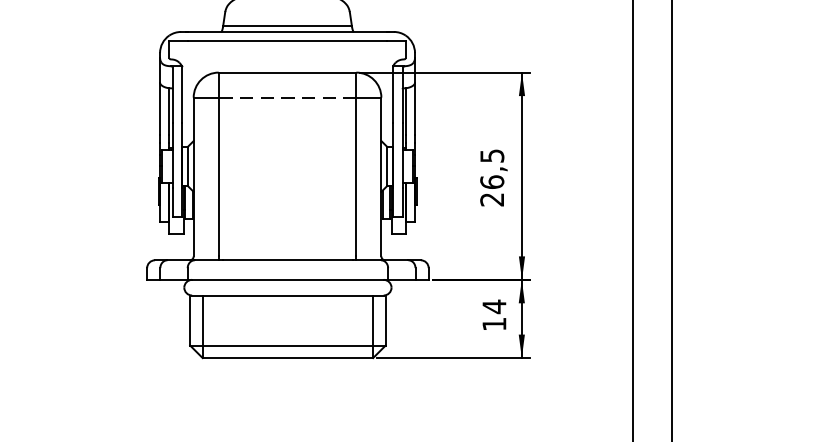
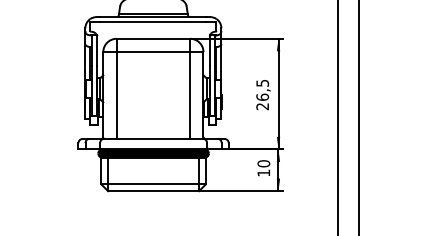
line: (287, 98) -> (153, 52), dashed -> solid
fill: (287, 287) -> (153, 153), added
text: (493, 306) -> (263, 163), 14 -> 10

